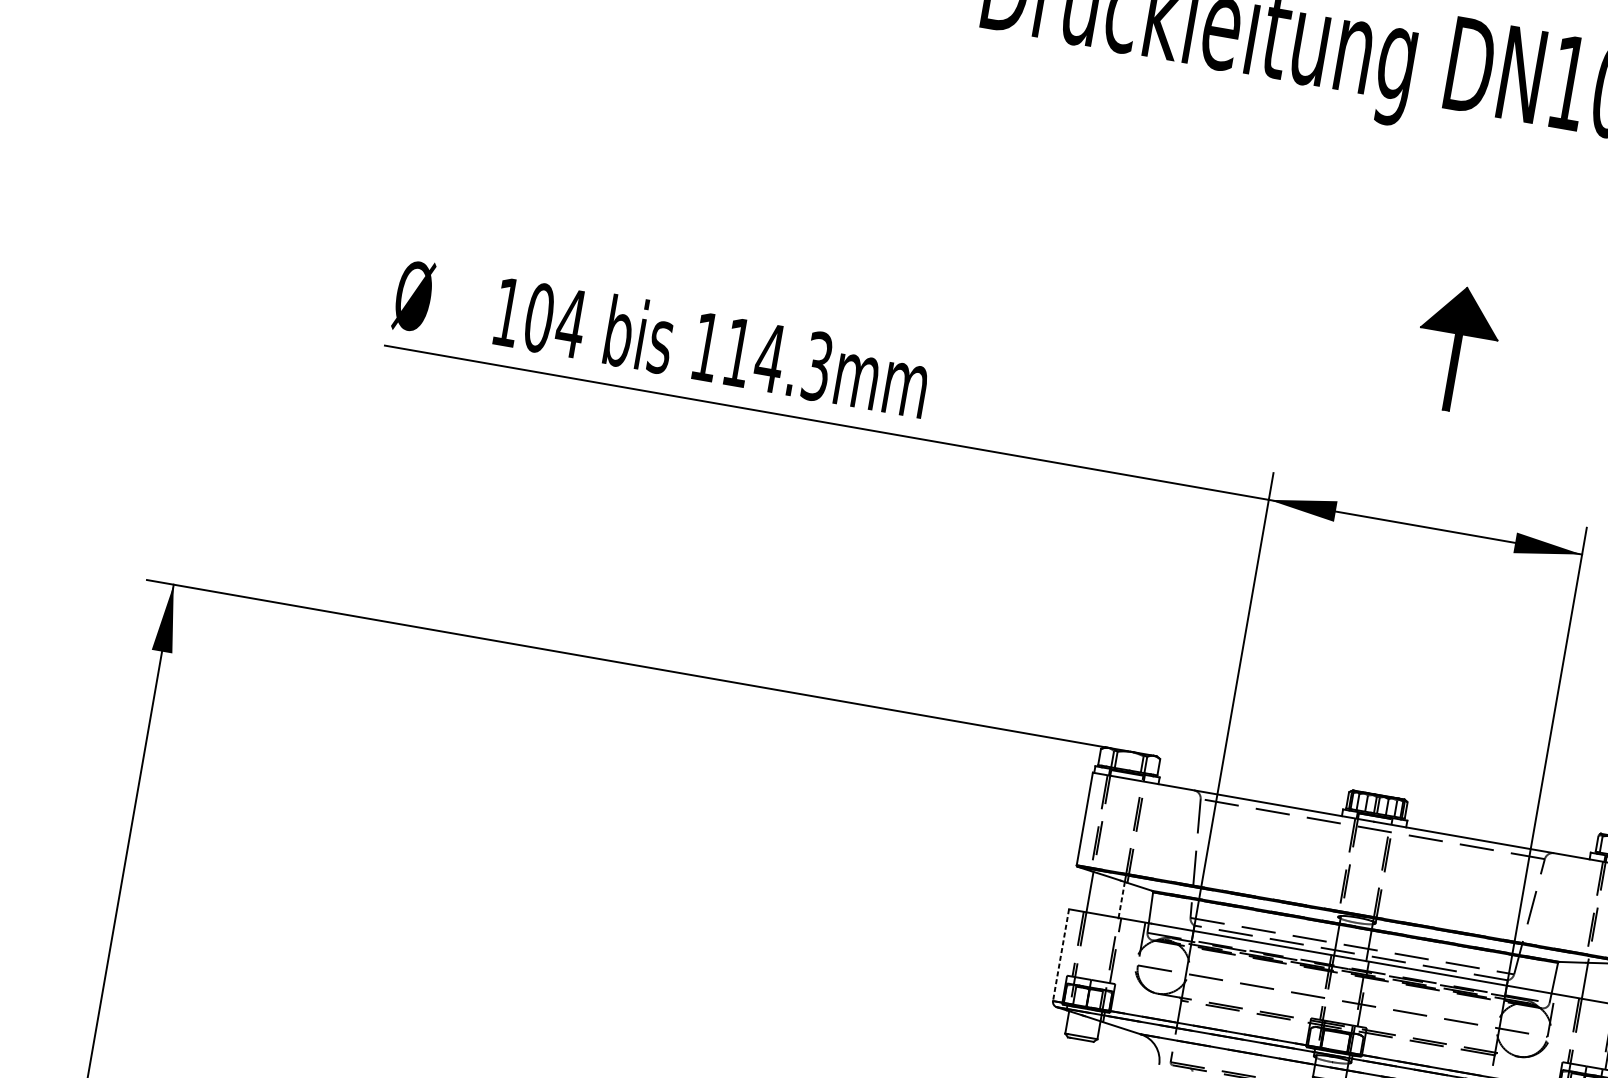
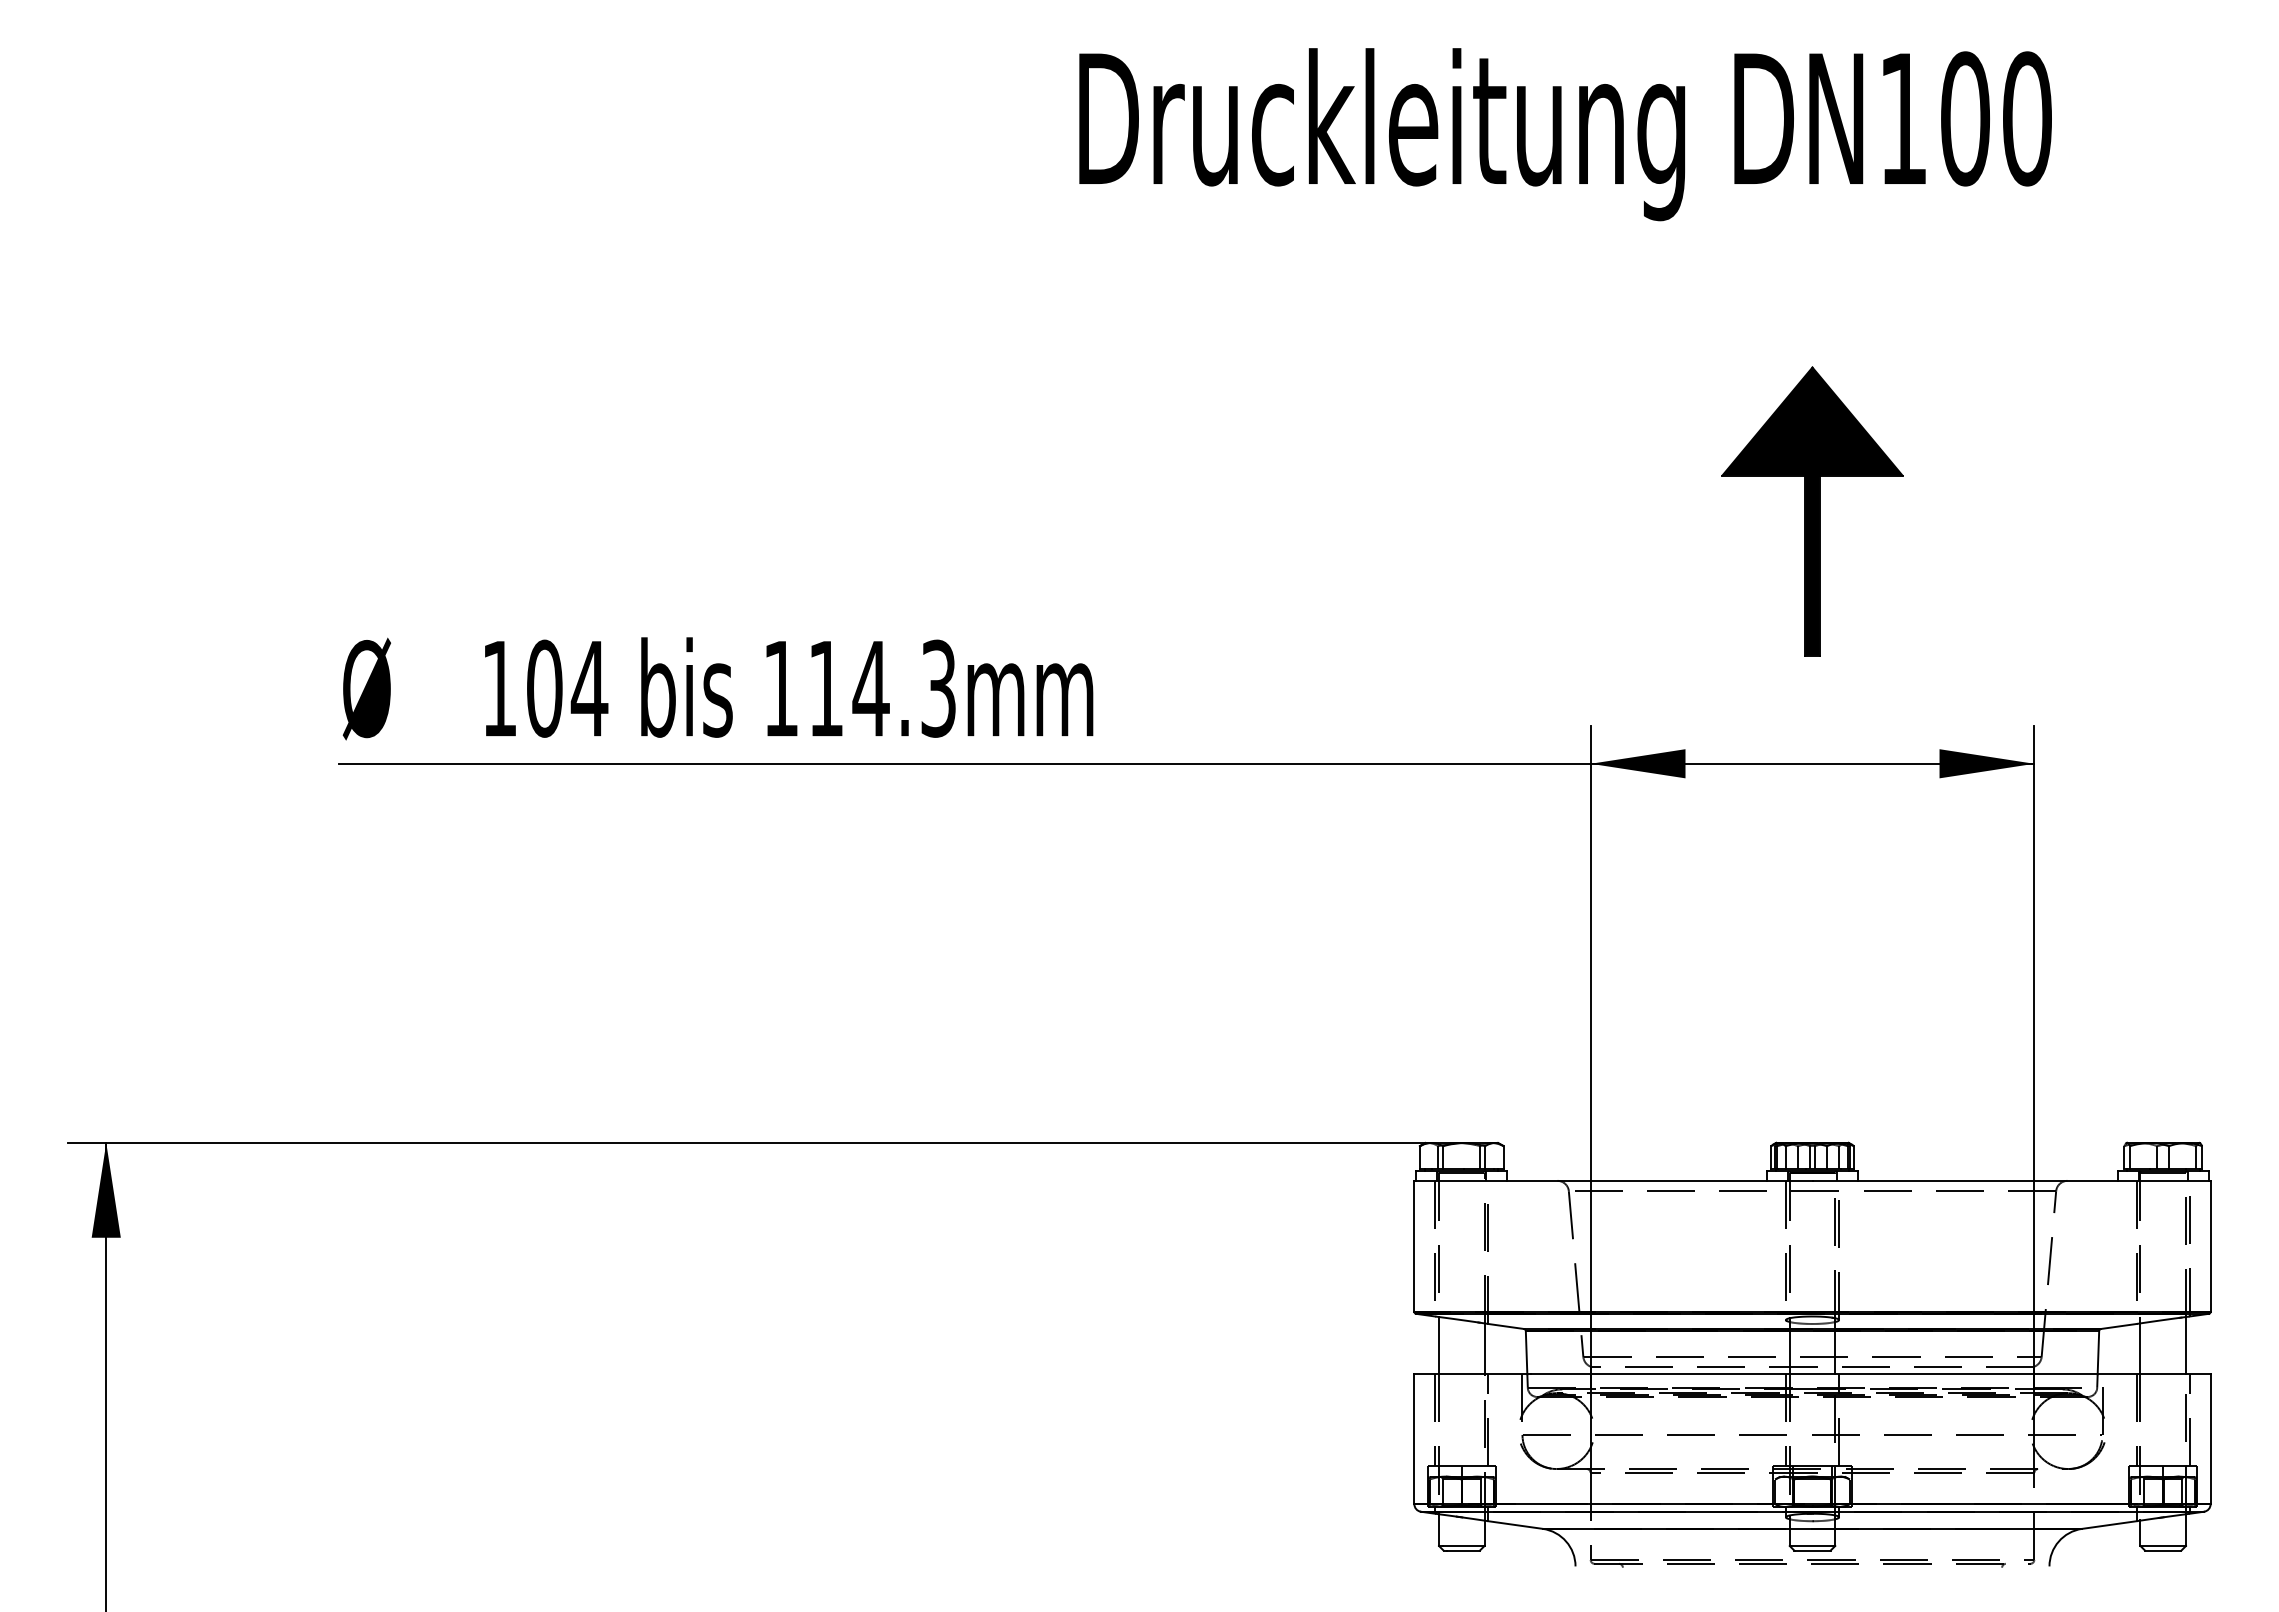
part: (1456, 349) -> (1812, 511), size x1.67
line: (1121, 899) -> (1484, 1348), dashed -> solid
line: (1061, 955) -> (1414, 1439), dashed -> solid

